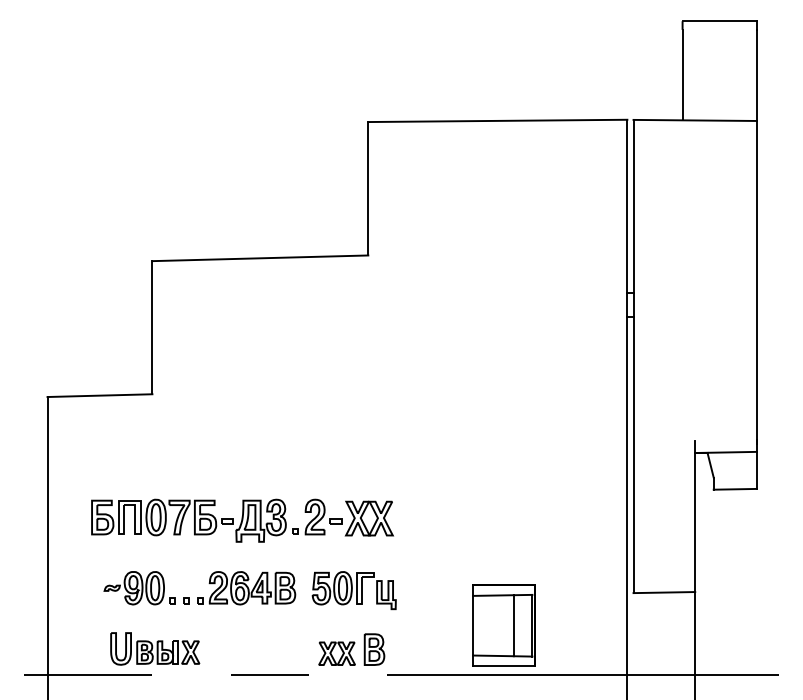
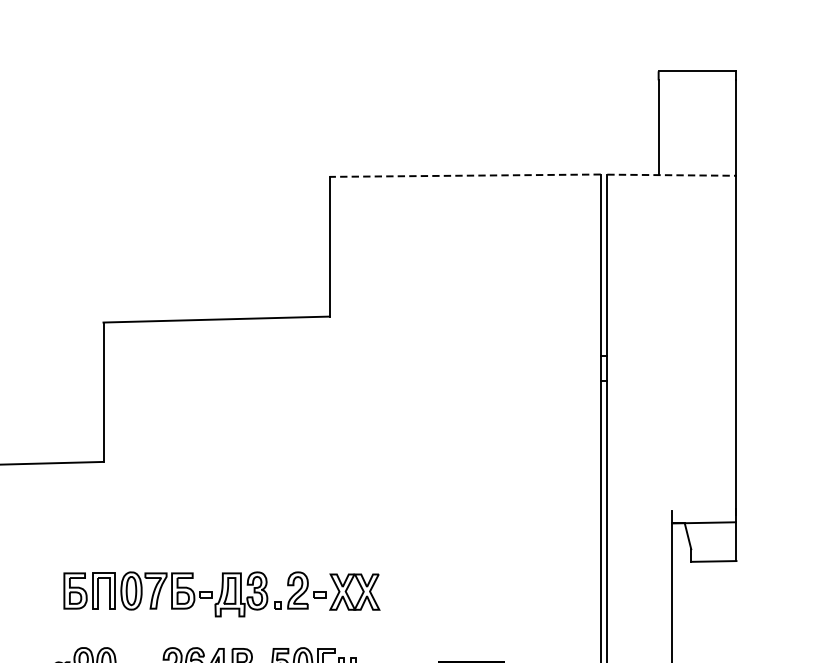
line: (497, 120) -> (464, 175), solid -> dashed
line: (695, 120) -> (672, 175), solid -> dashed
part: (242, 520) -> (221, 594), moved

